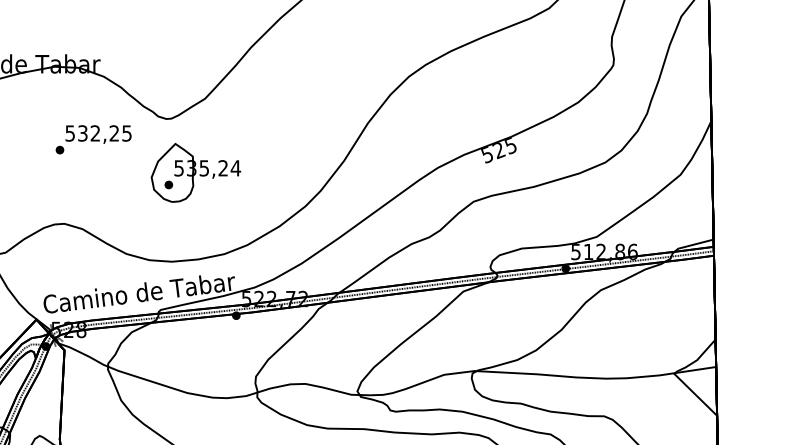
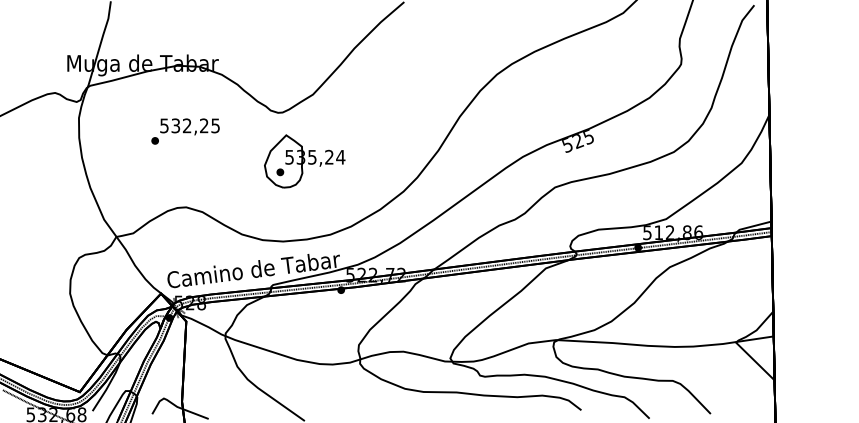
text: (93, 139) -> (185, 131), moved

